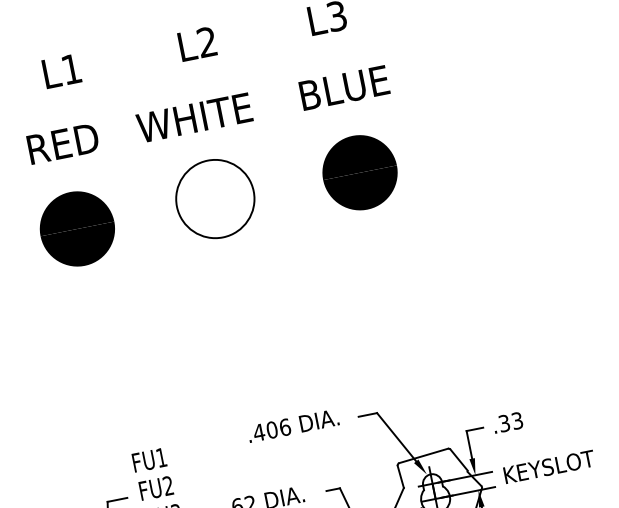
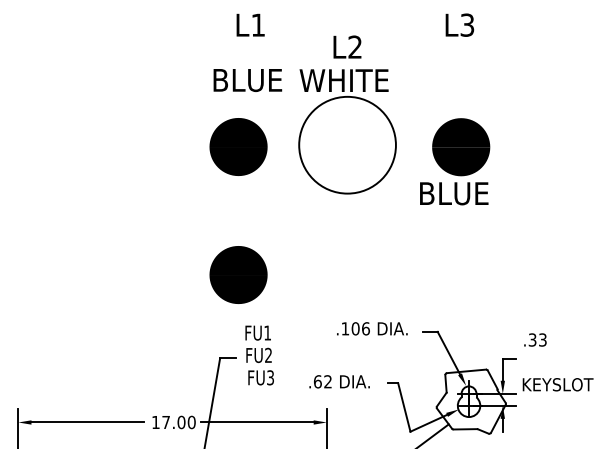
text: (197, 43) -> (347, 46), moved
text: (344, 87) -> (454, 193), moved
text: (74, 141) -> (249, 80), RED -> BLUE
circle: (215, 199) -> (347, 145), size x1.6
part: (109, 390) -> (238, 274), added
text: (507, 422) -> (535, 339), moved
text: (259, 432) -> (345, 328), .406 -> .106
text: (548, 466) -> (557, 384), moved

